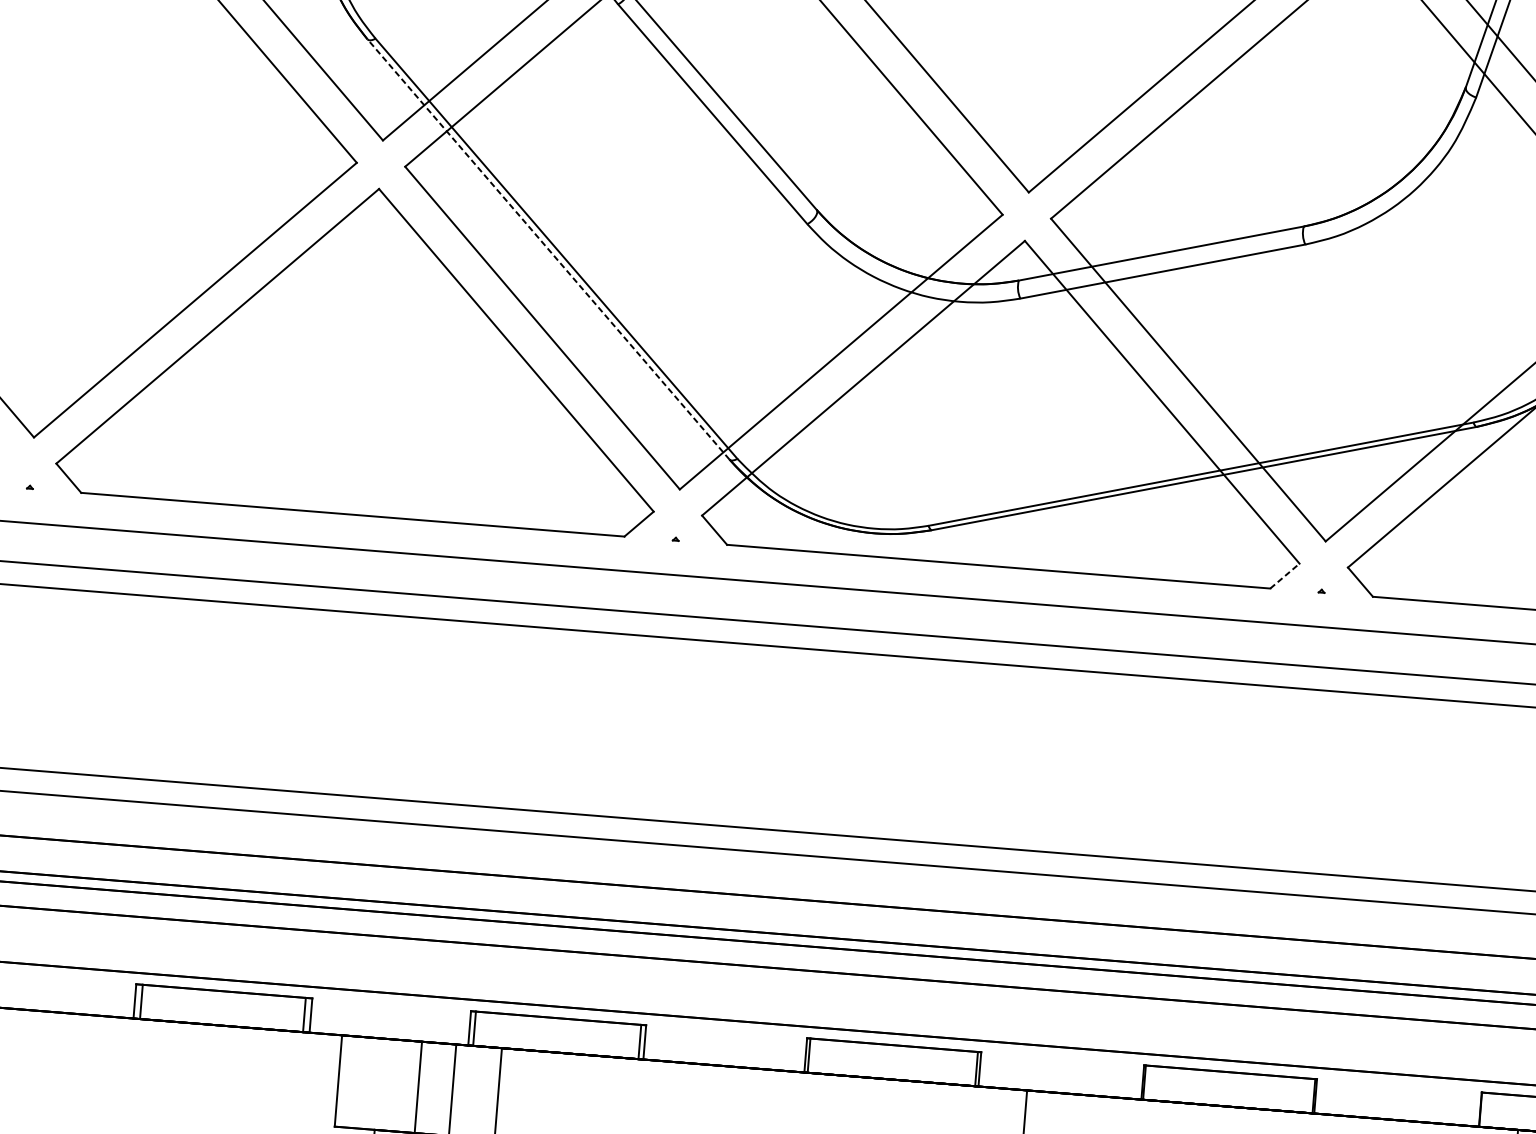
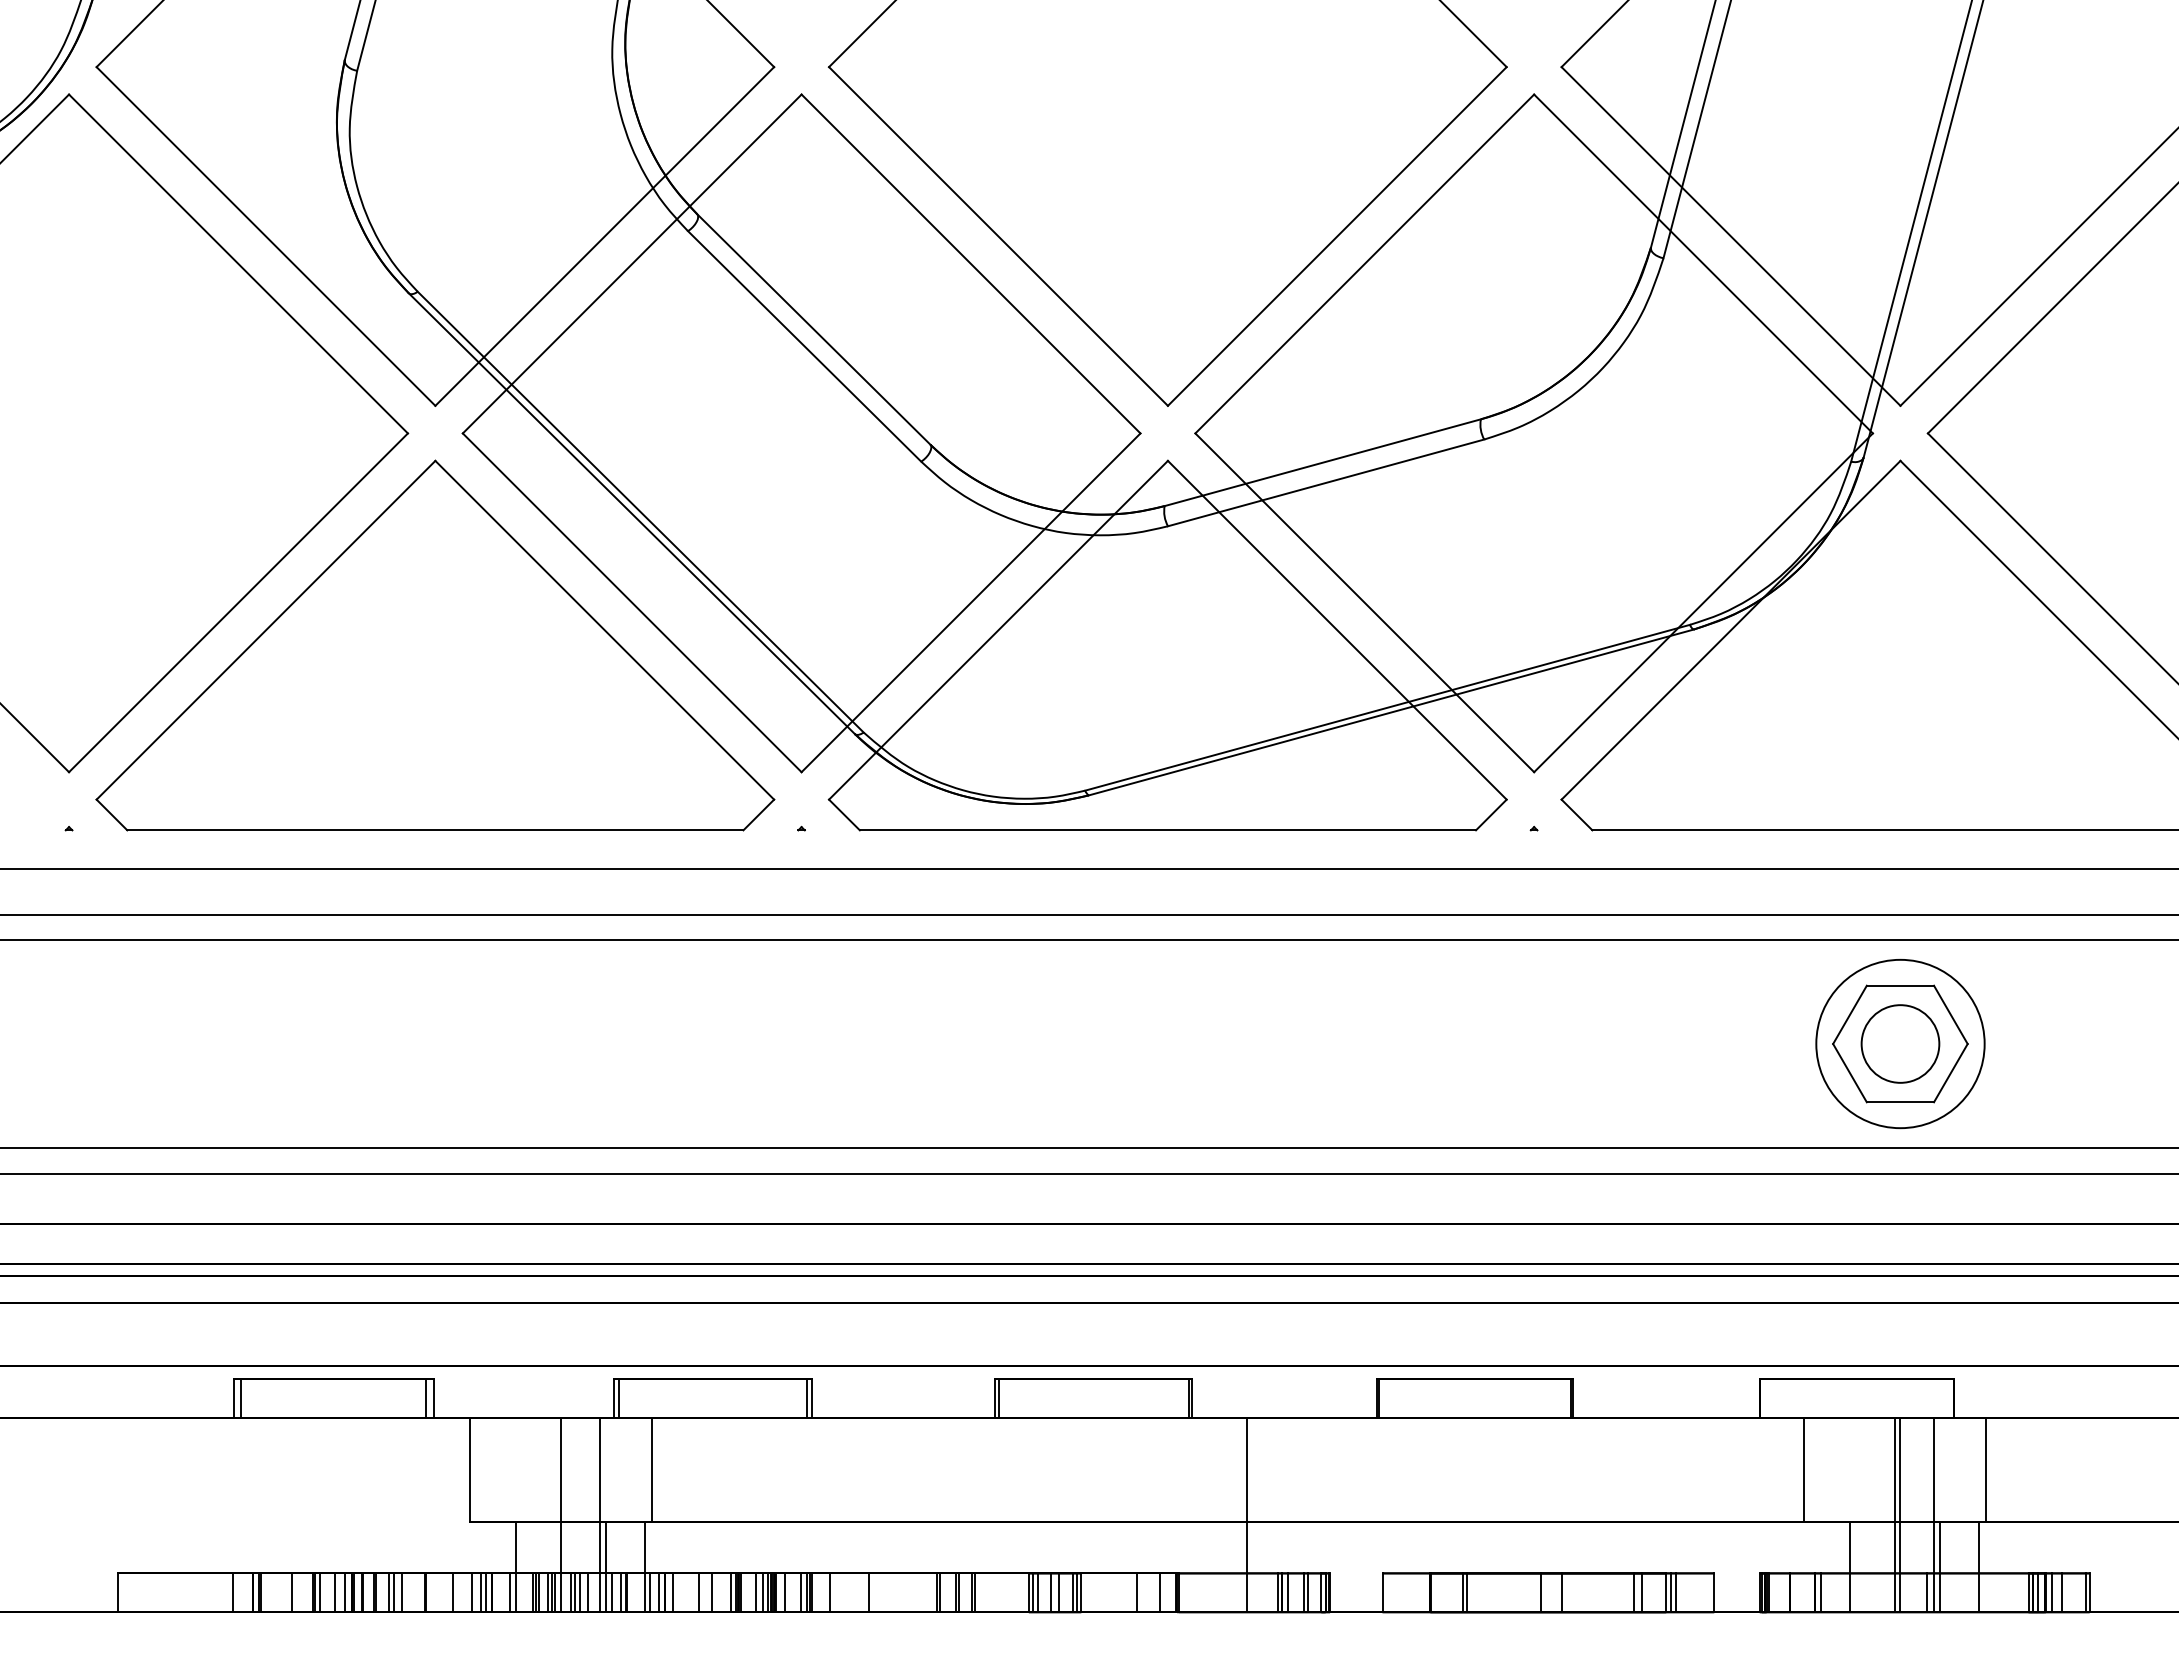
line: (548, 249) -> (631, 513), dashed -> solid
line: (1285, 576) -> (1491, 815), dashed -> solid

